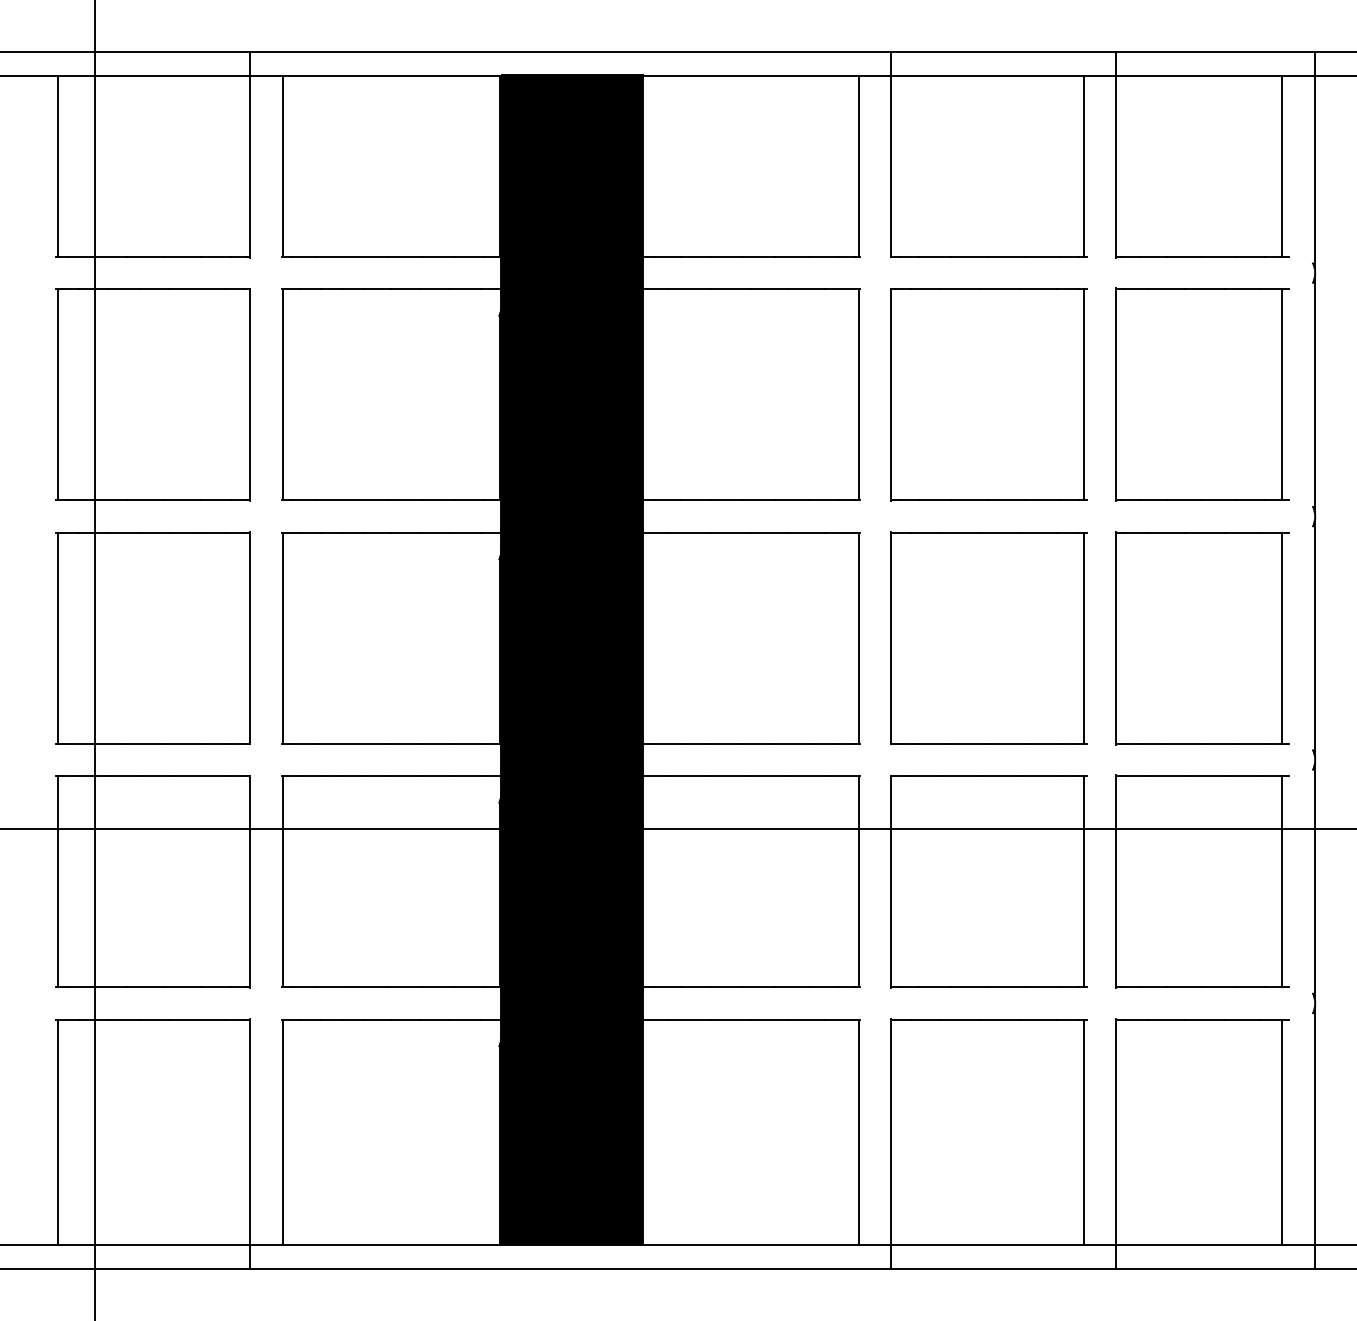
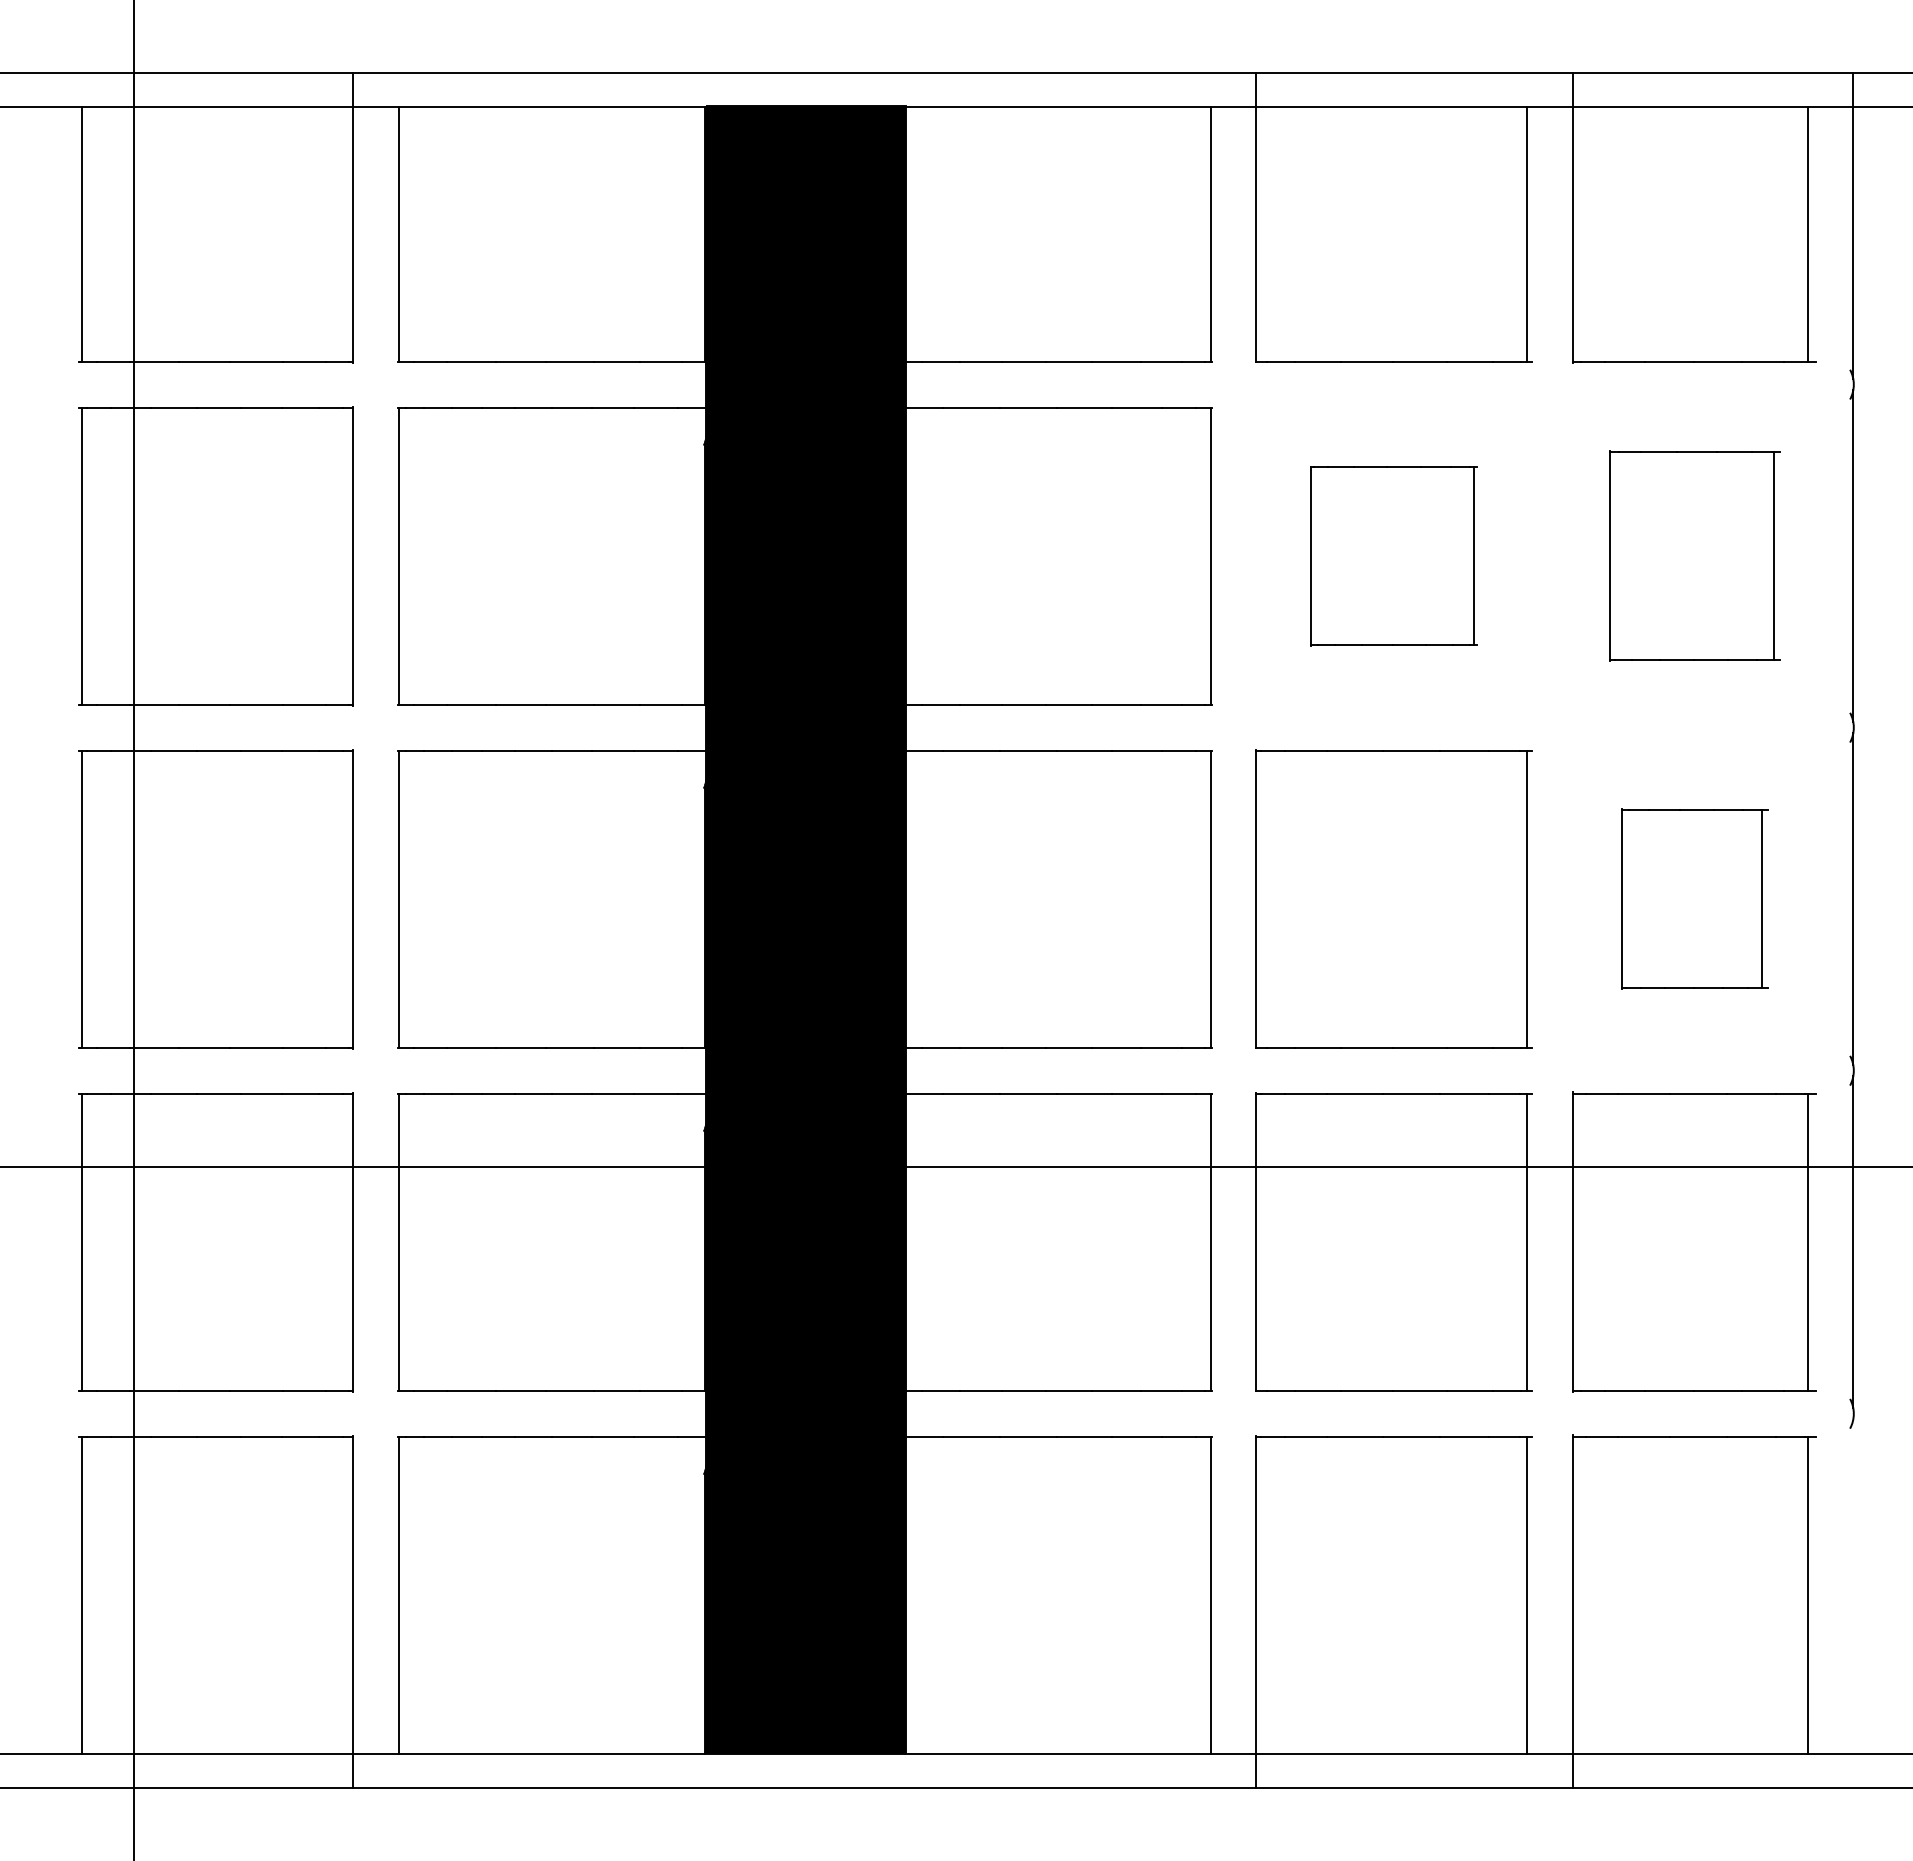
part: (988, 394) -> (1393, 555), size x0.6
part: (1202, 394) -> (1694, 555), size x0.7
part: (1202, 637) -> (1694, 898), size x0.6
line: (1315, 1138) -> (1853, 1603), removed

